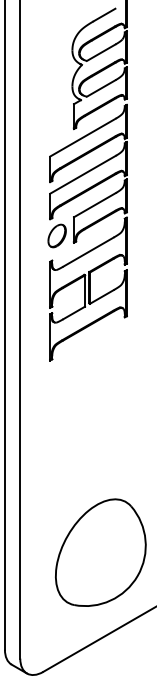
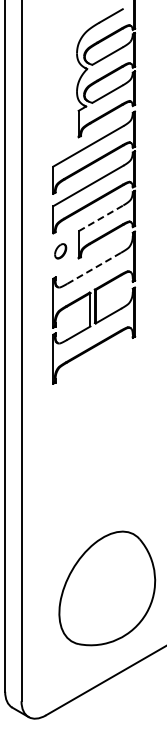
line: (95, 205) -> (101, 218), solid -> dashed
part: (56, 236) -> (60, 251), size x0.6
line: (88, 252) -> (94, 268), solid -> dashed

